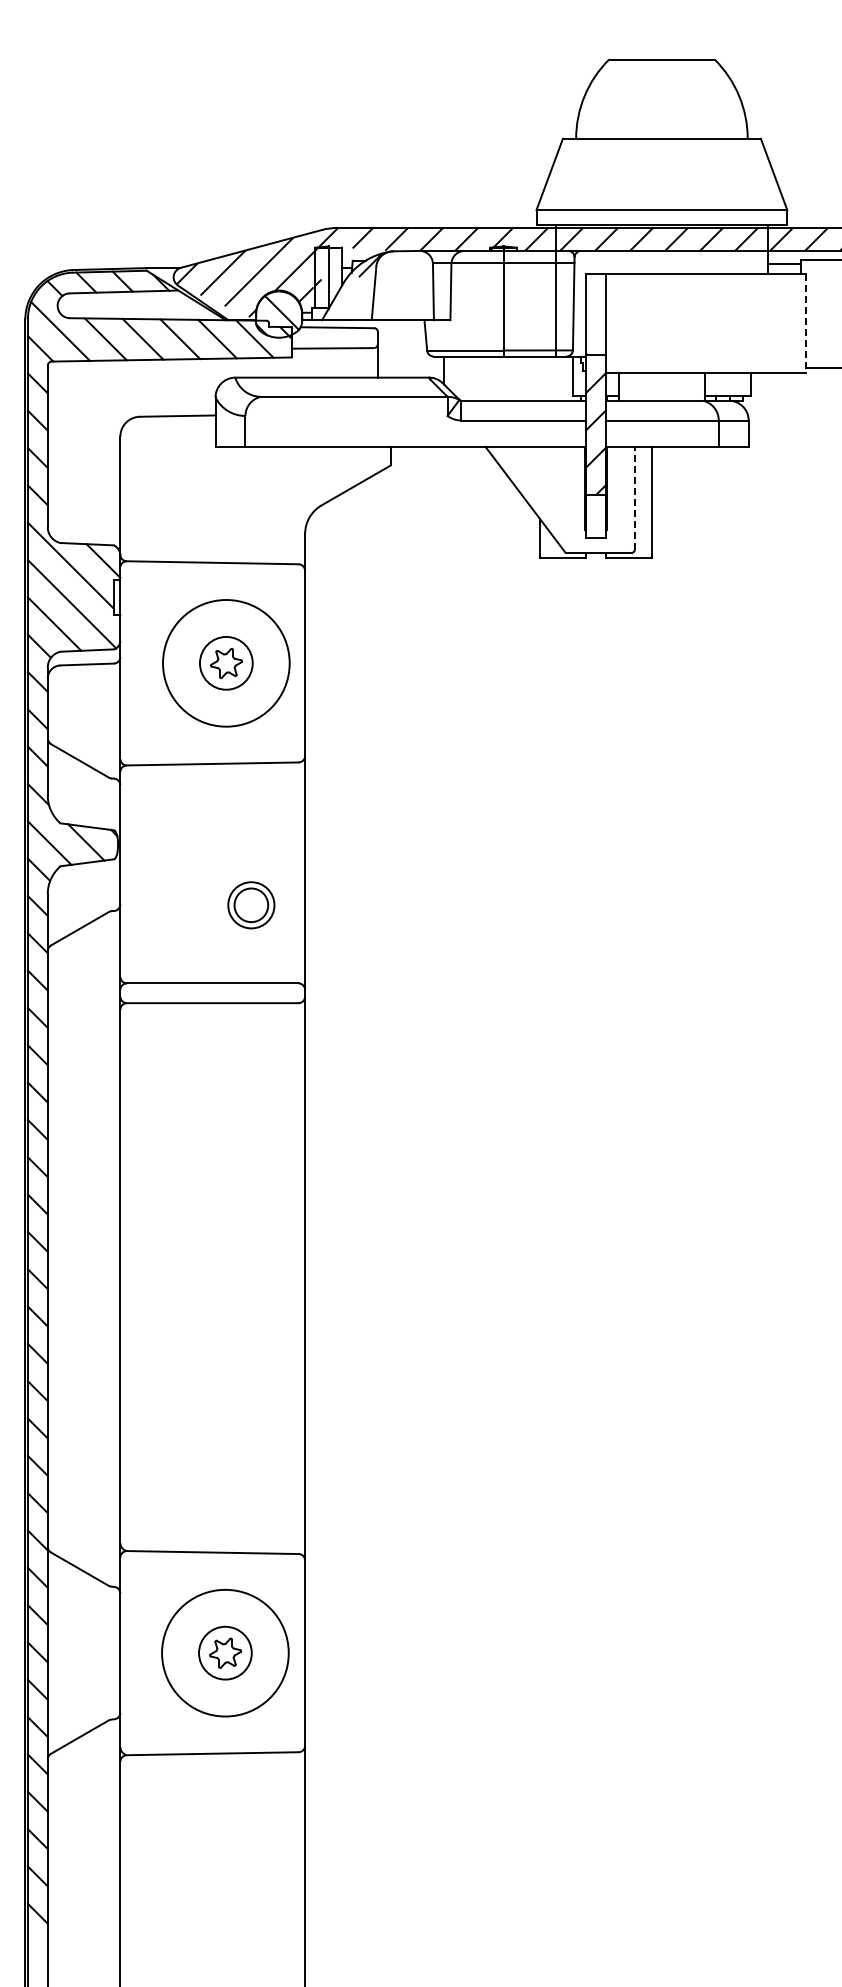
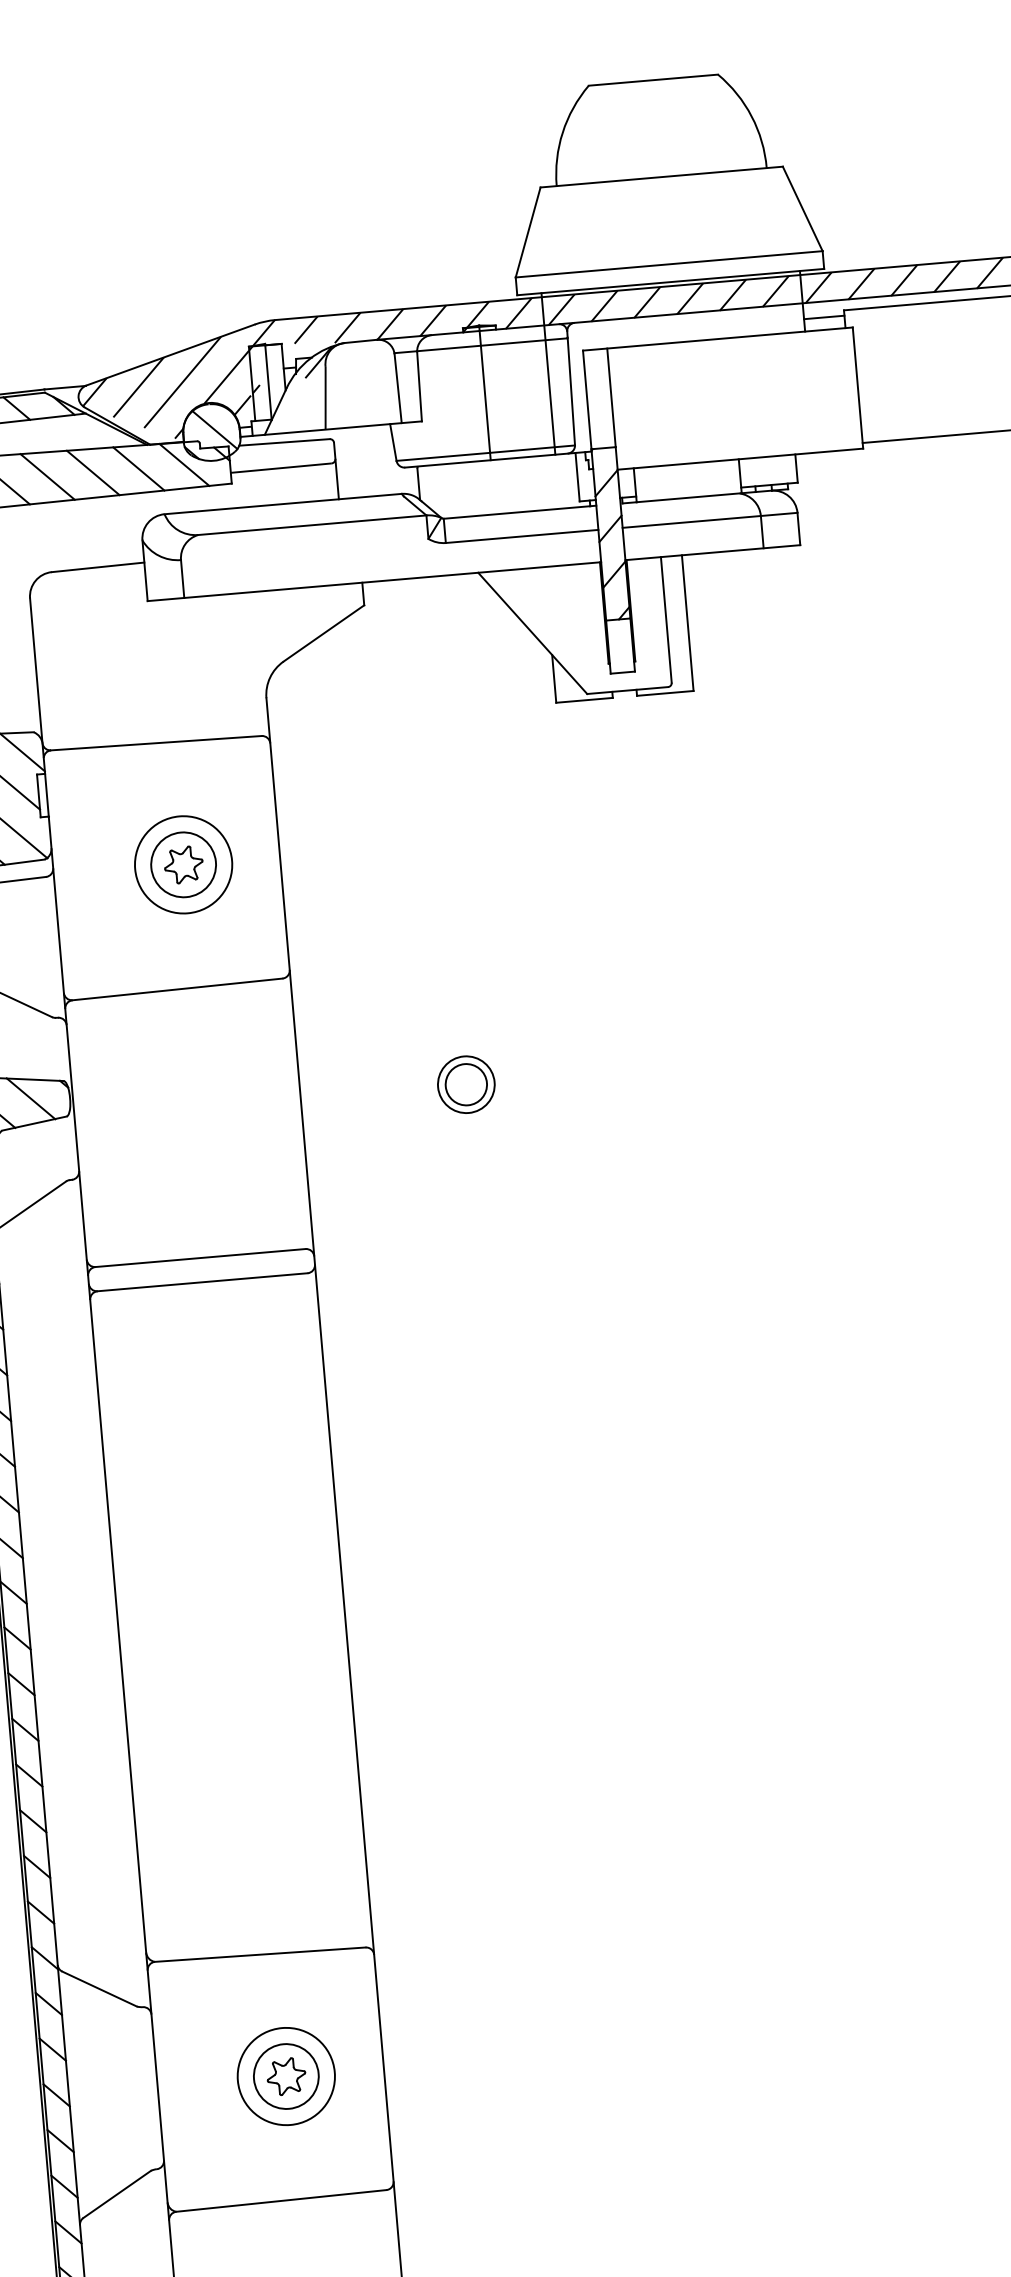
line: (806, 324) -> (858, 389), dashed -> solid
line: (634, 497) -> (665, 619), dashed -> solid
circle: (225, 662) -> (182, 863), size x0.62
part: (251, 905) -> (466, 1084), moved
circle: (225, 1652) -> (286, 2075), size x0.62

